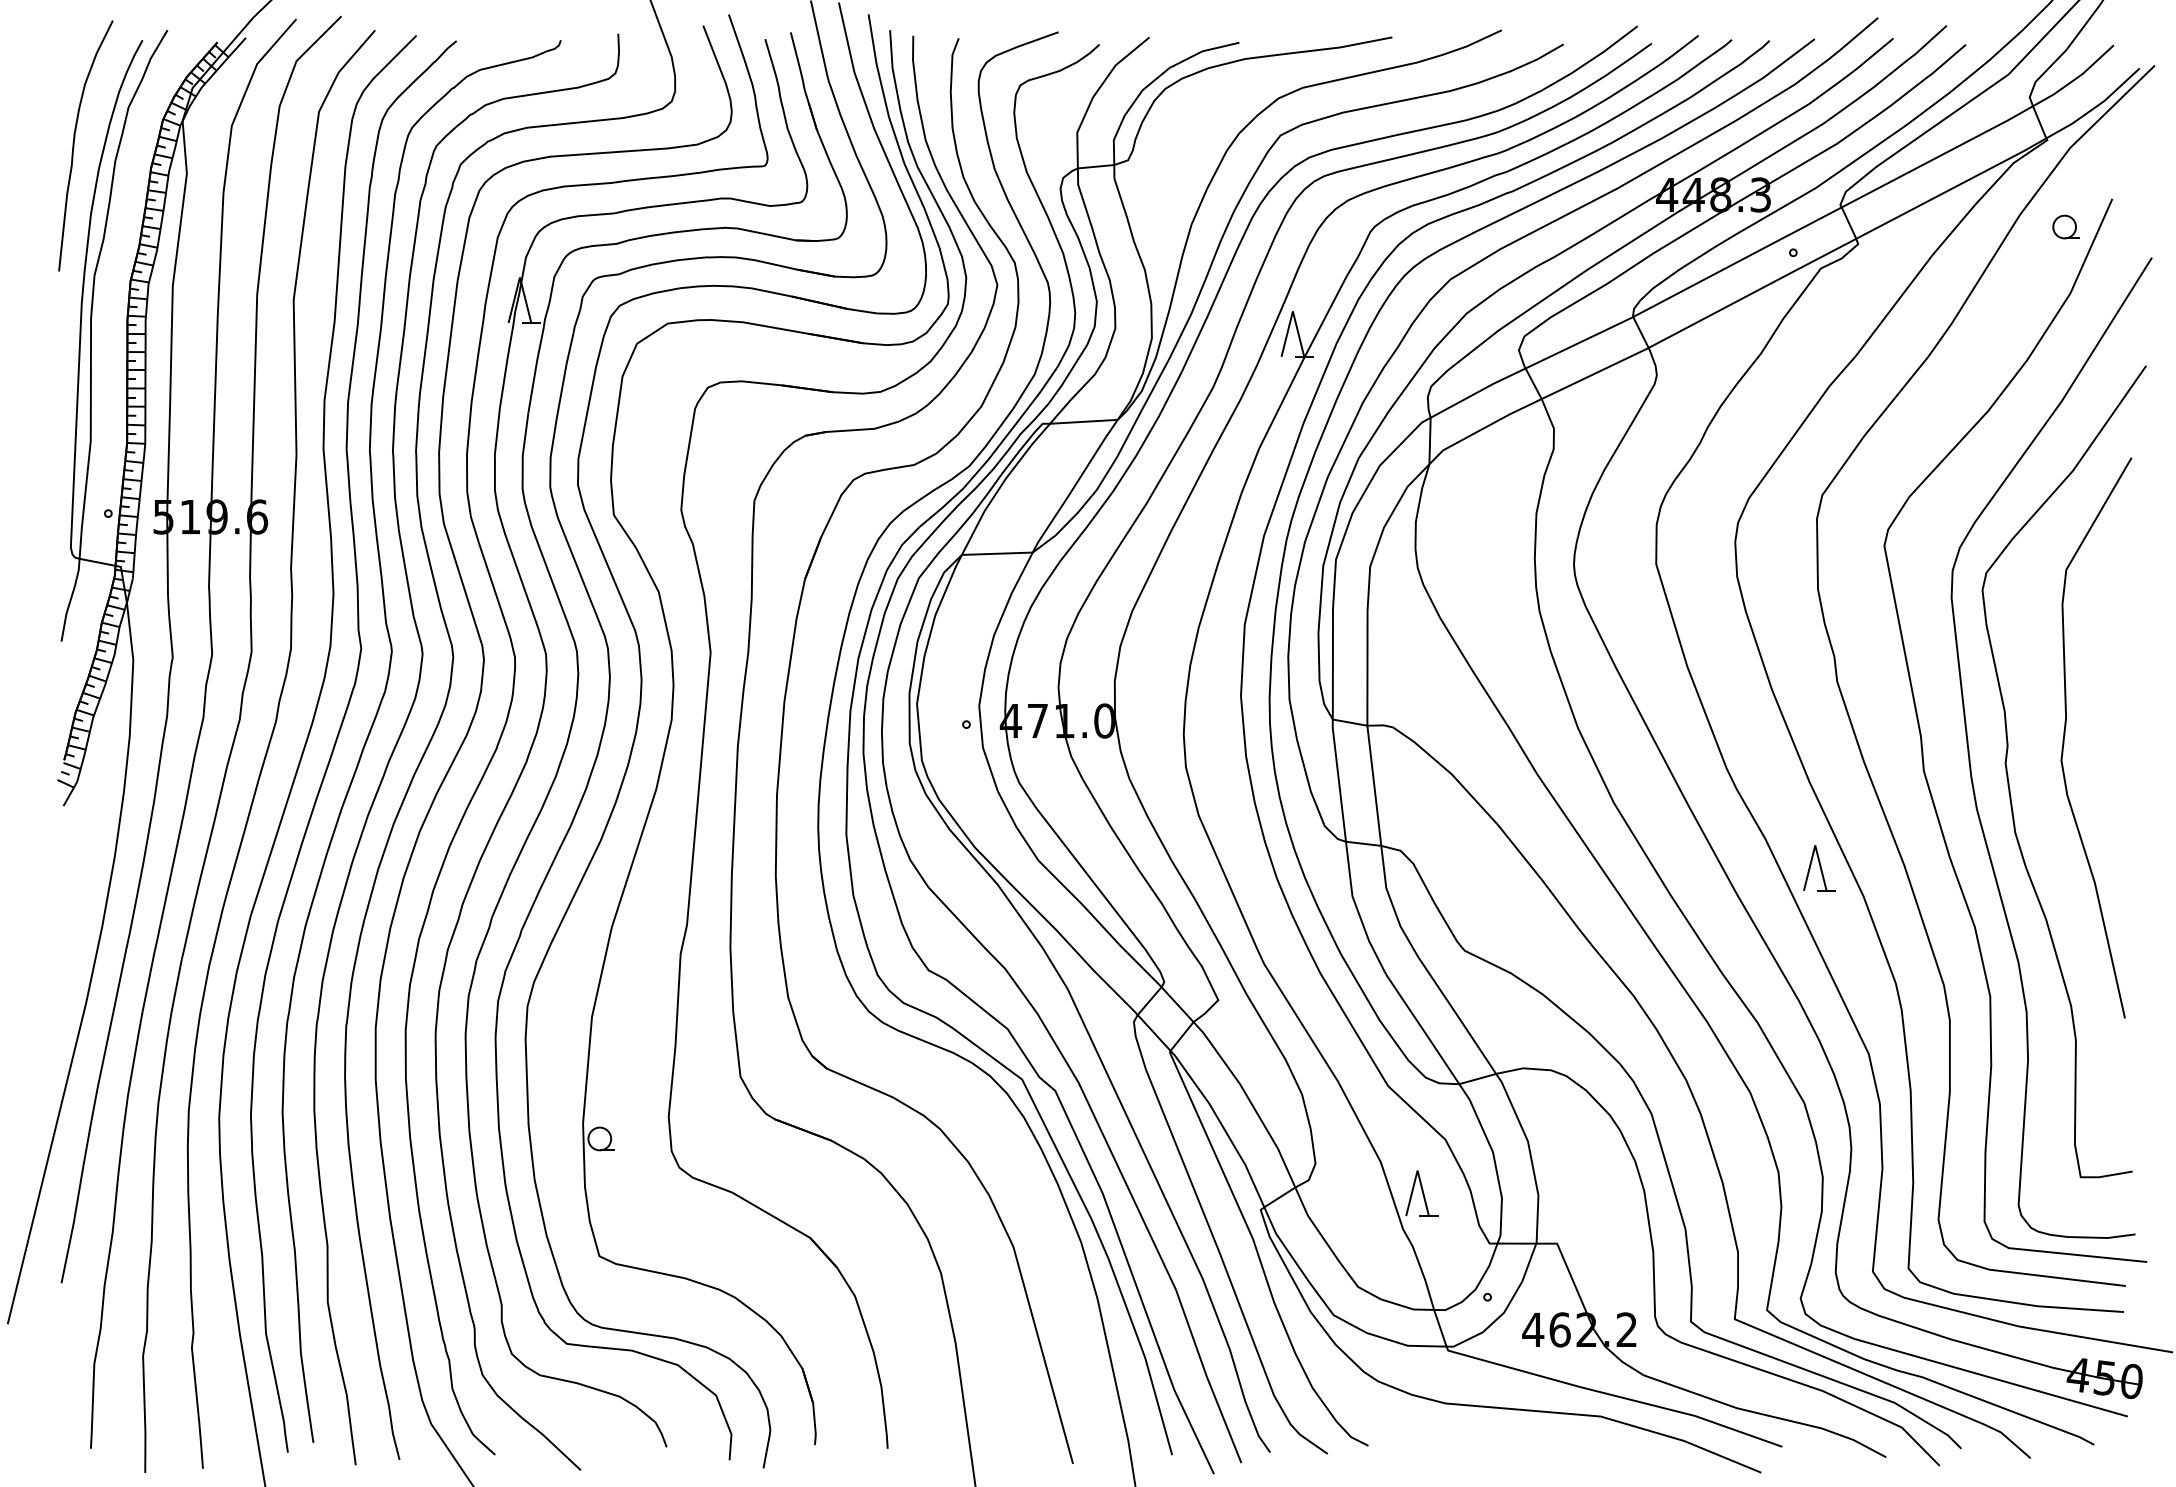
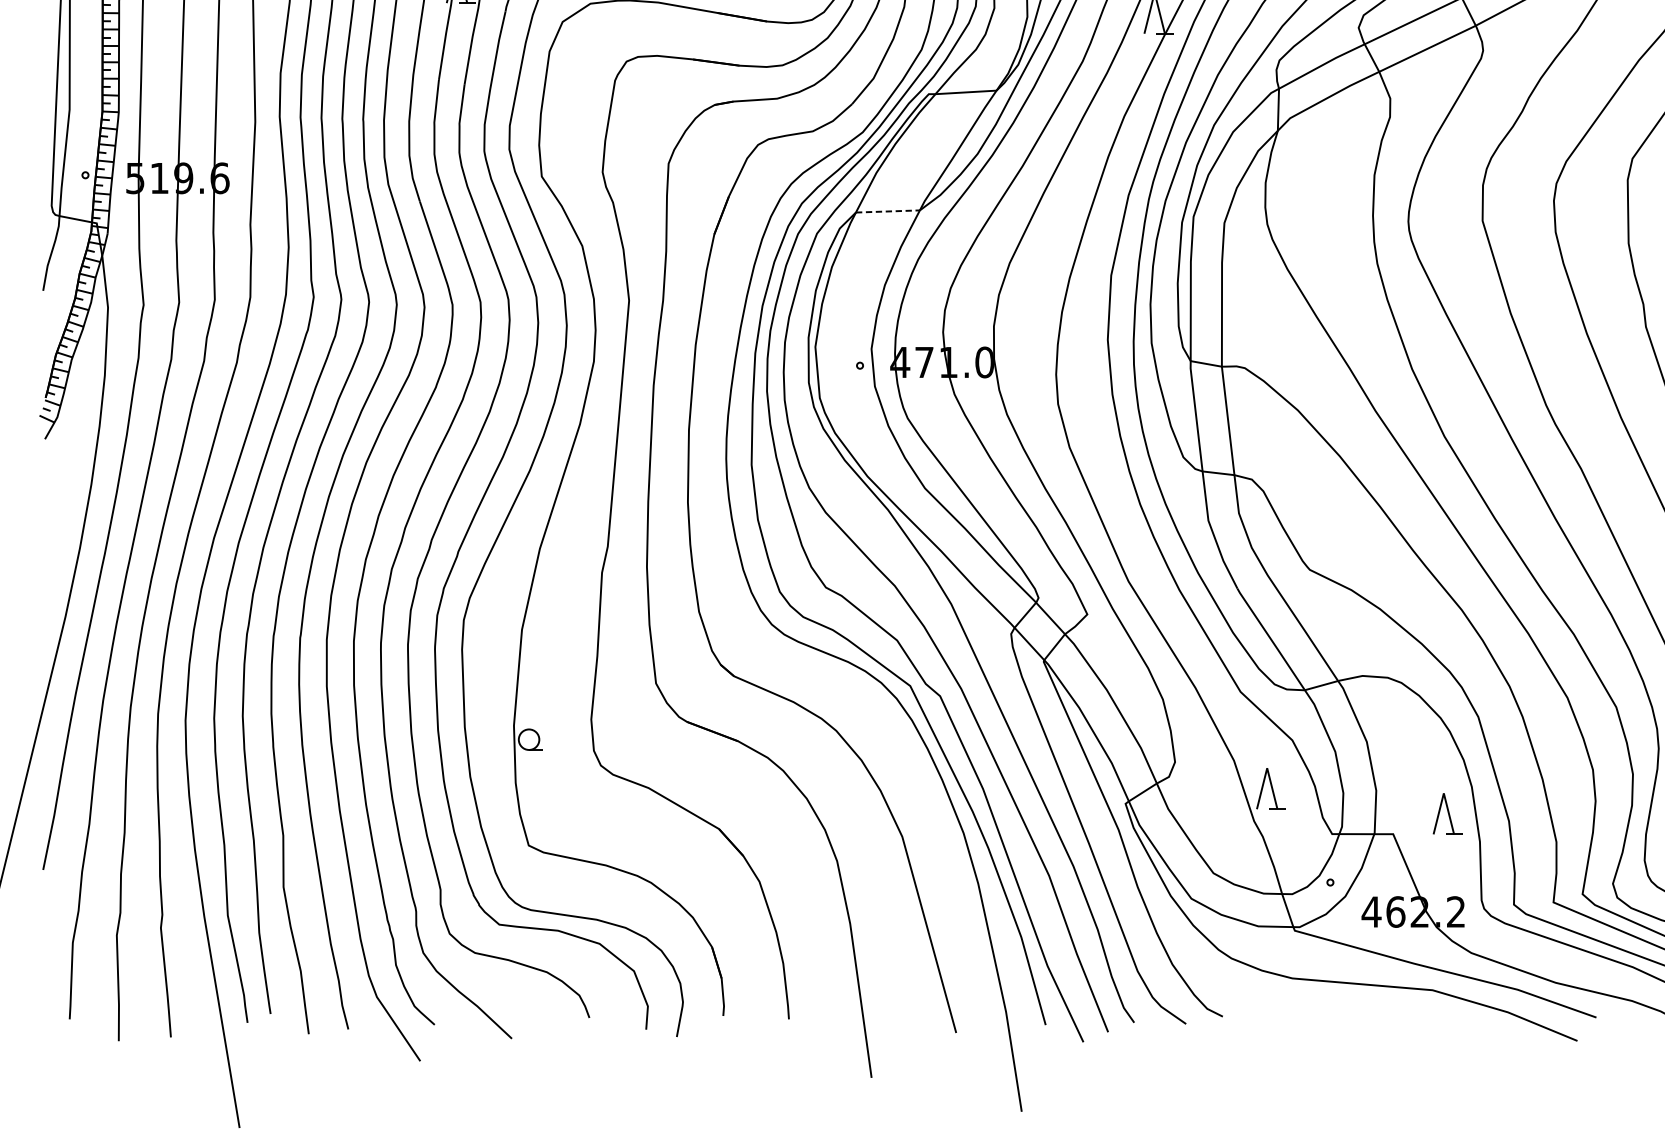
line: (997, 553) -> (888, 211), solid -> dashed
part: (1819, 868) -> (1447, 814), moved

